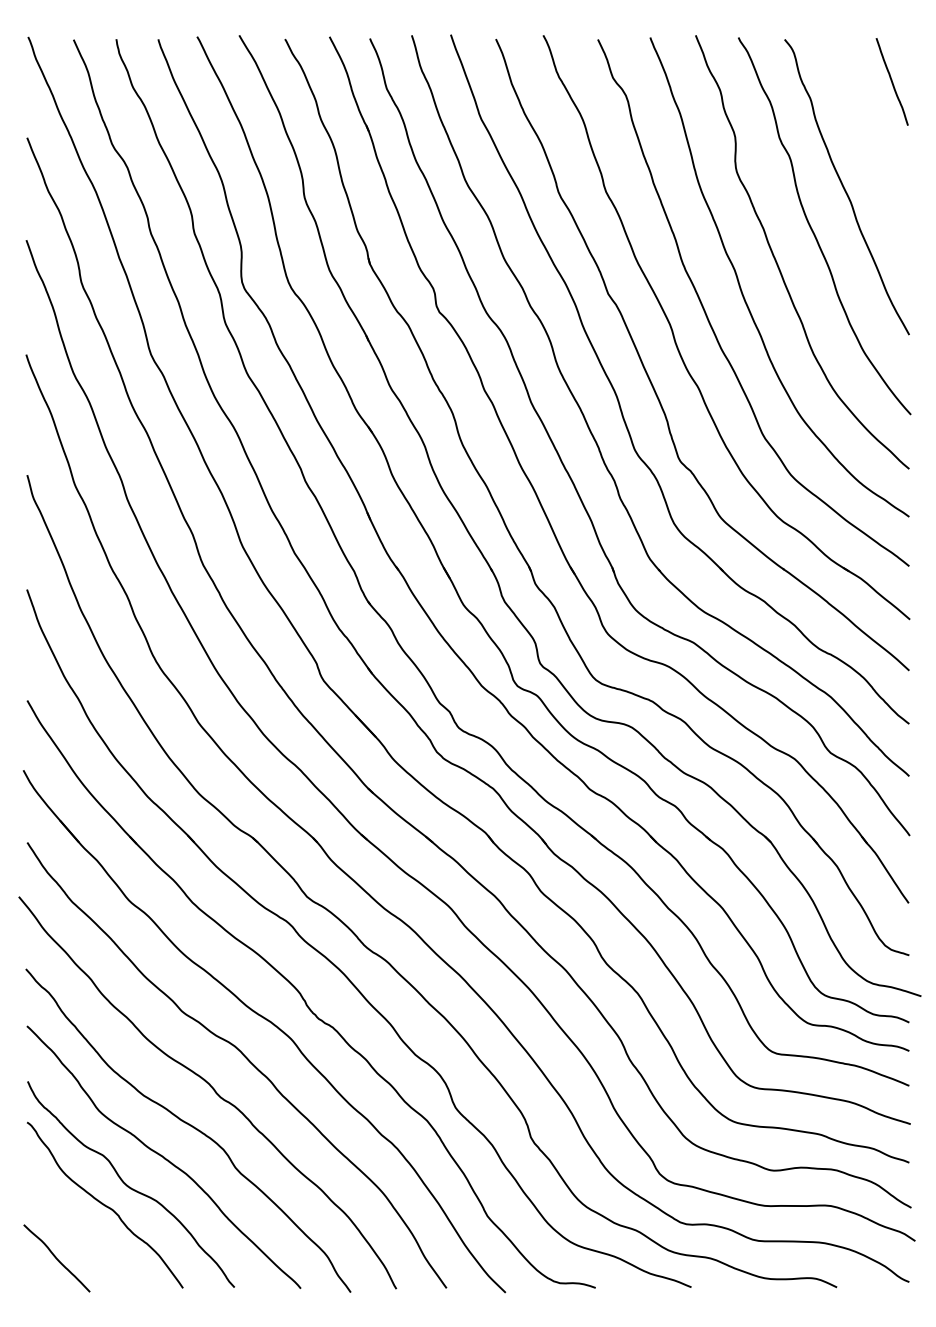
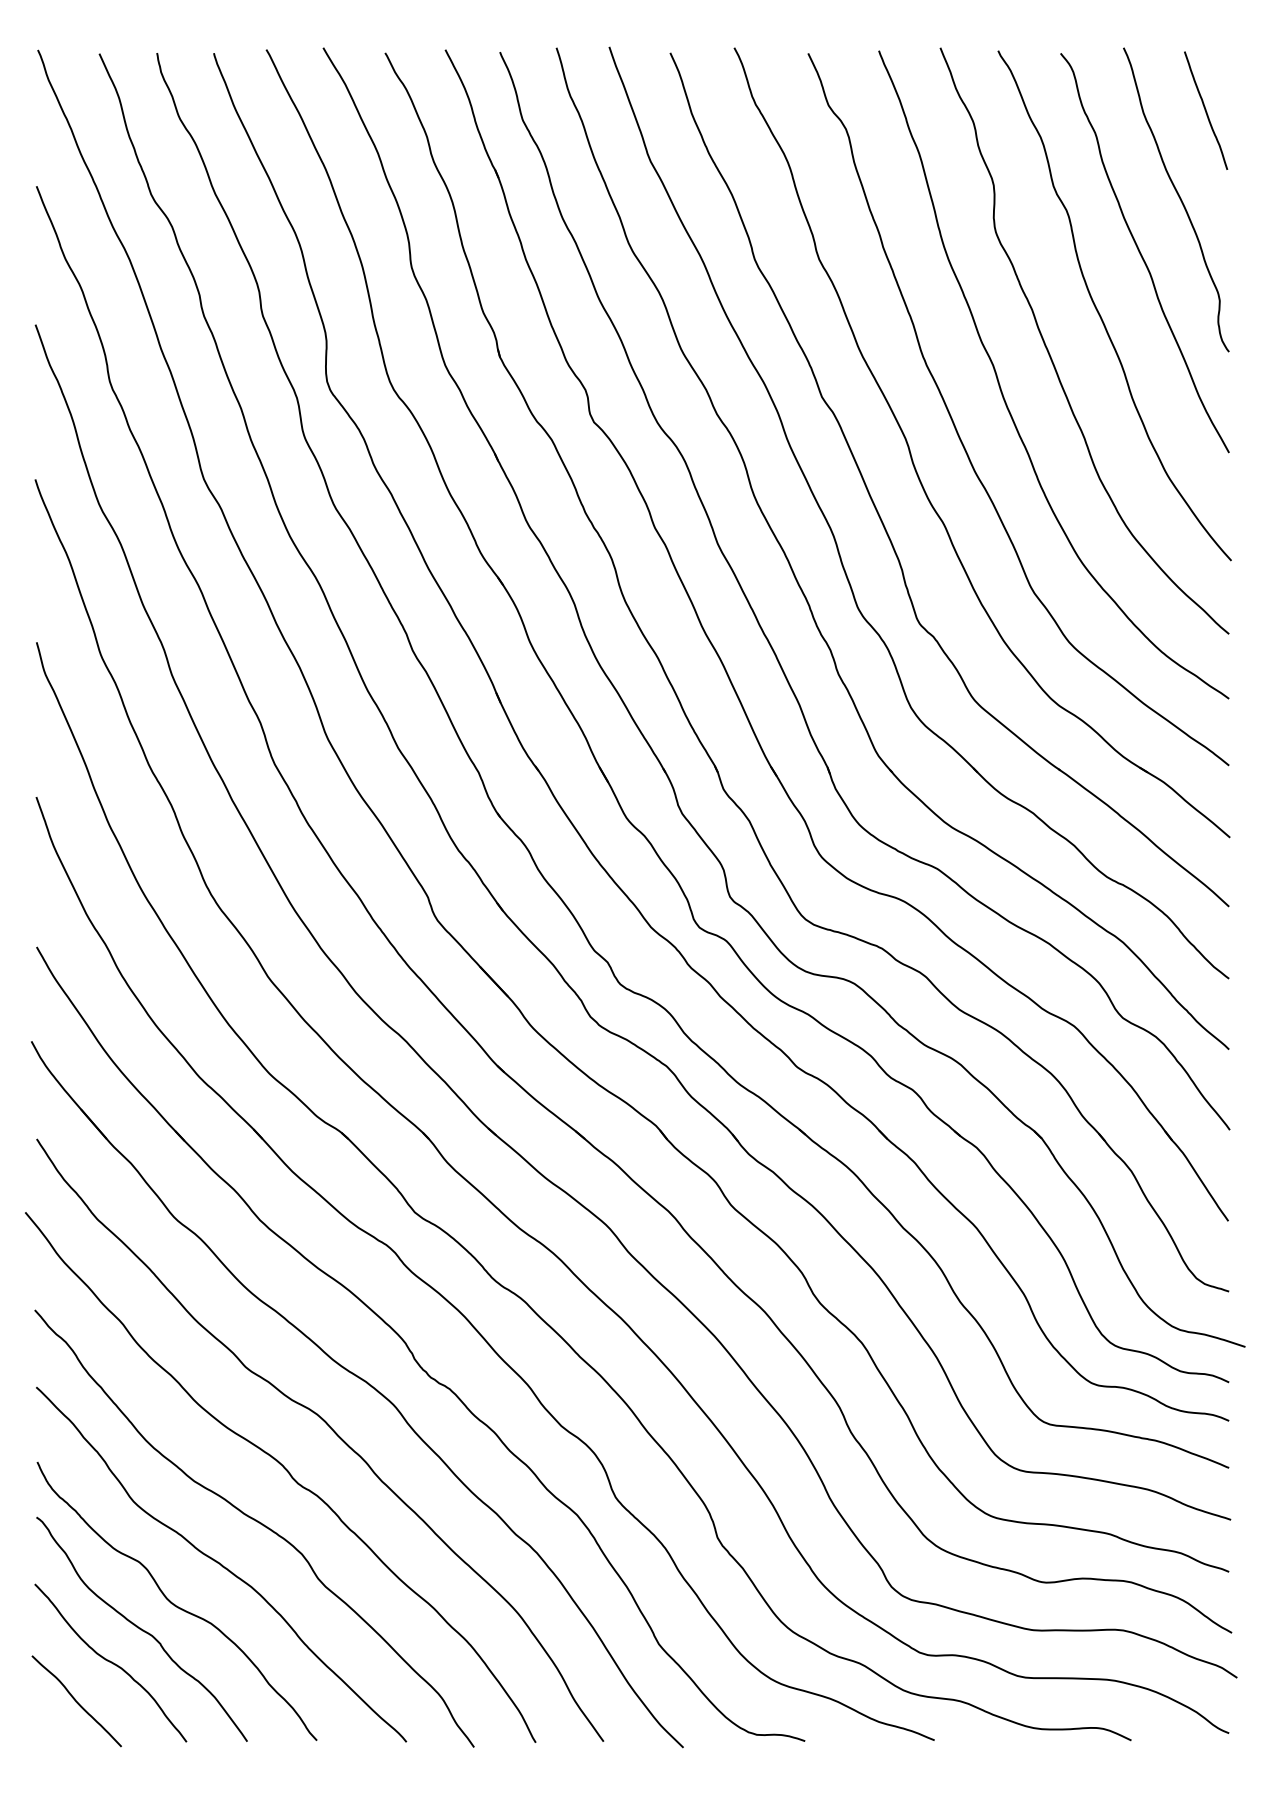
curve: (871, 145) -> (1177, 196), added
curve: (81, 1229) -> (109, 1662), added

